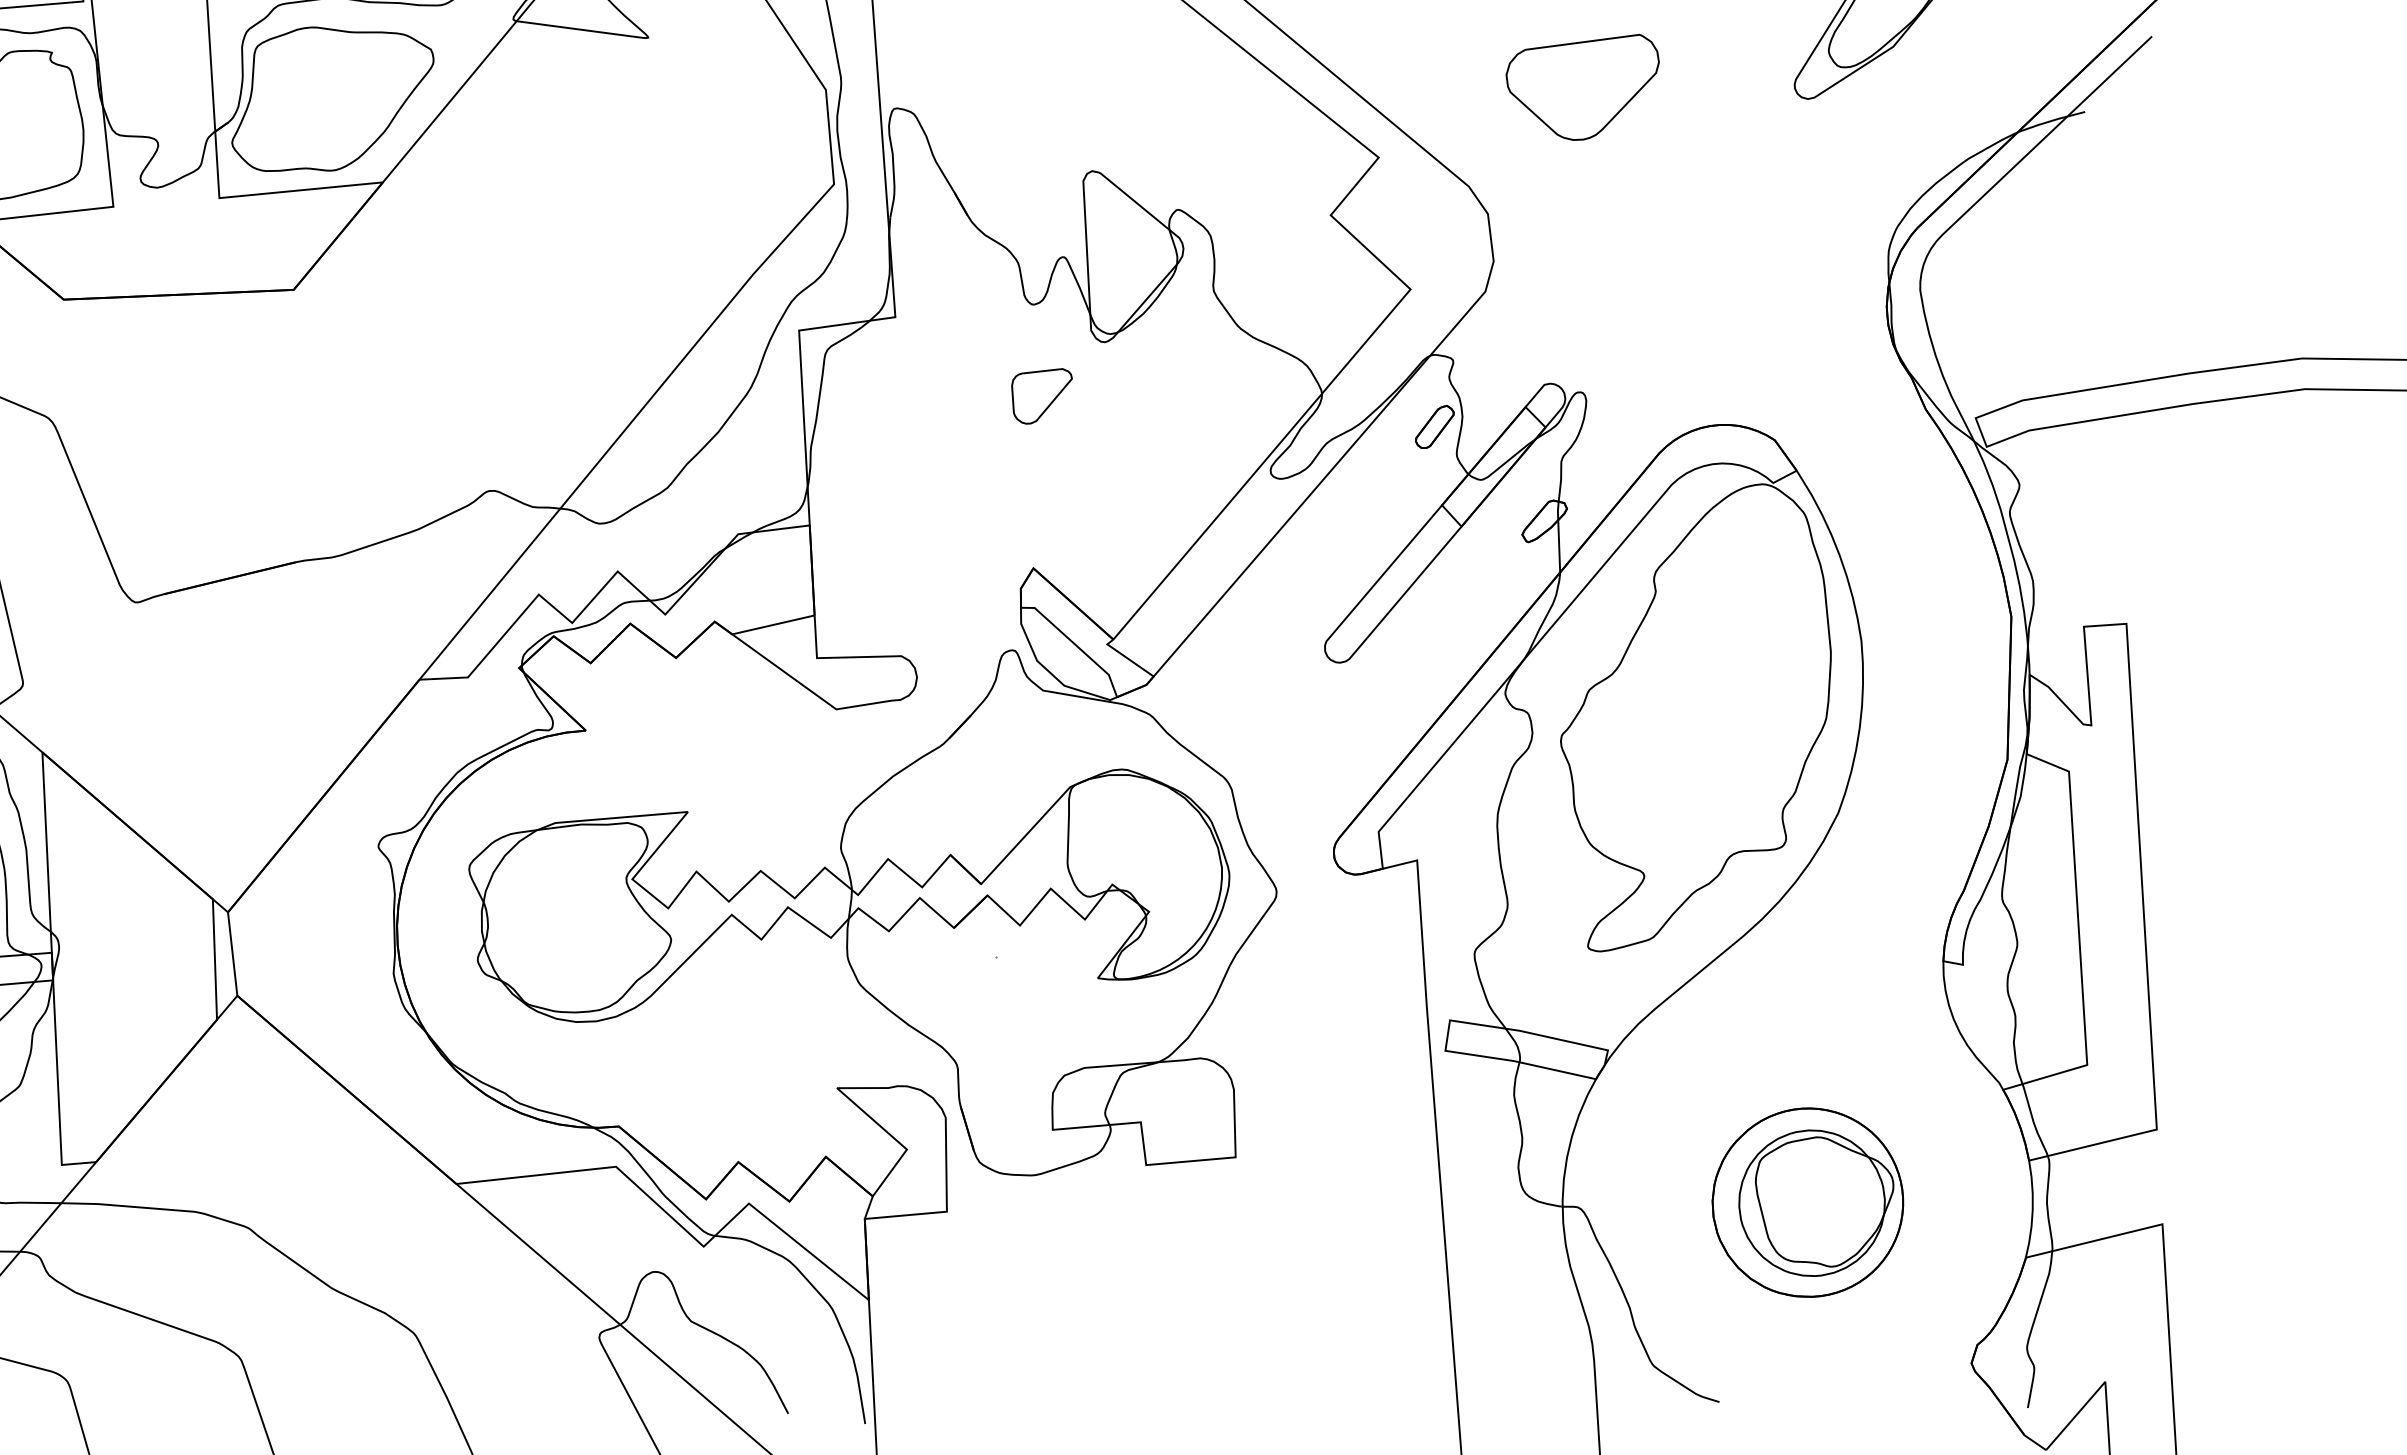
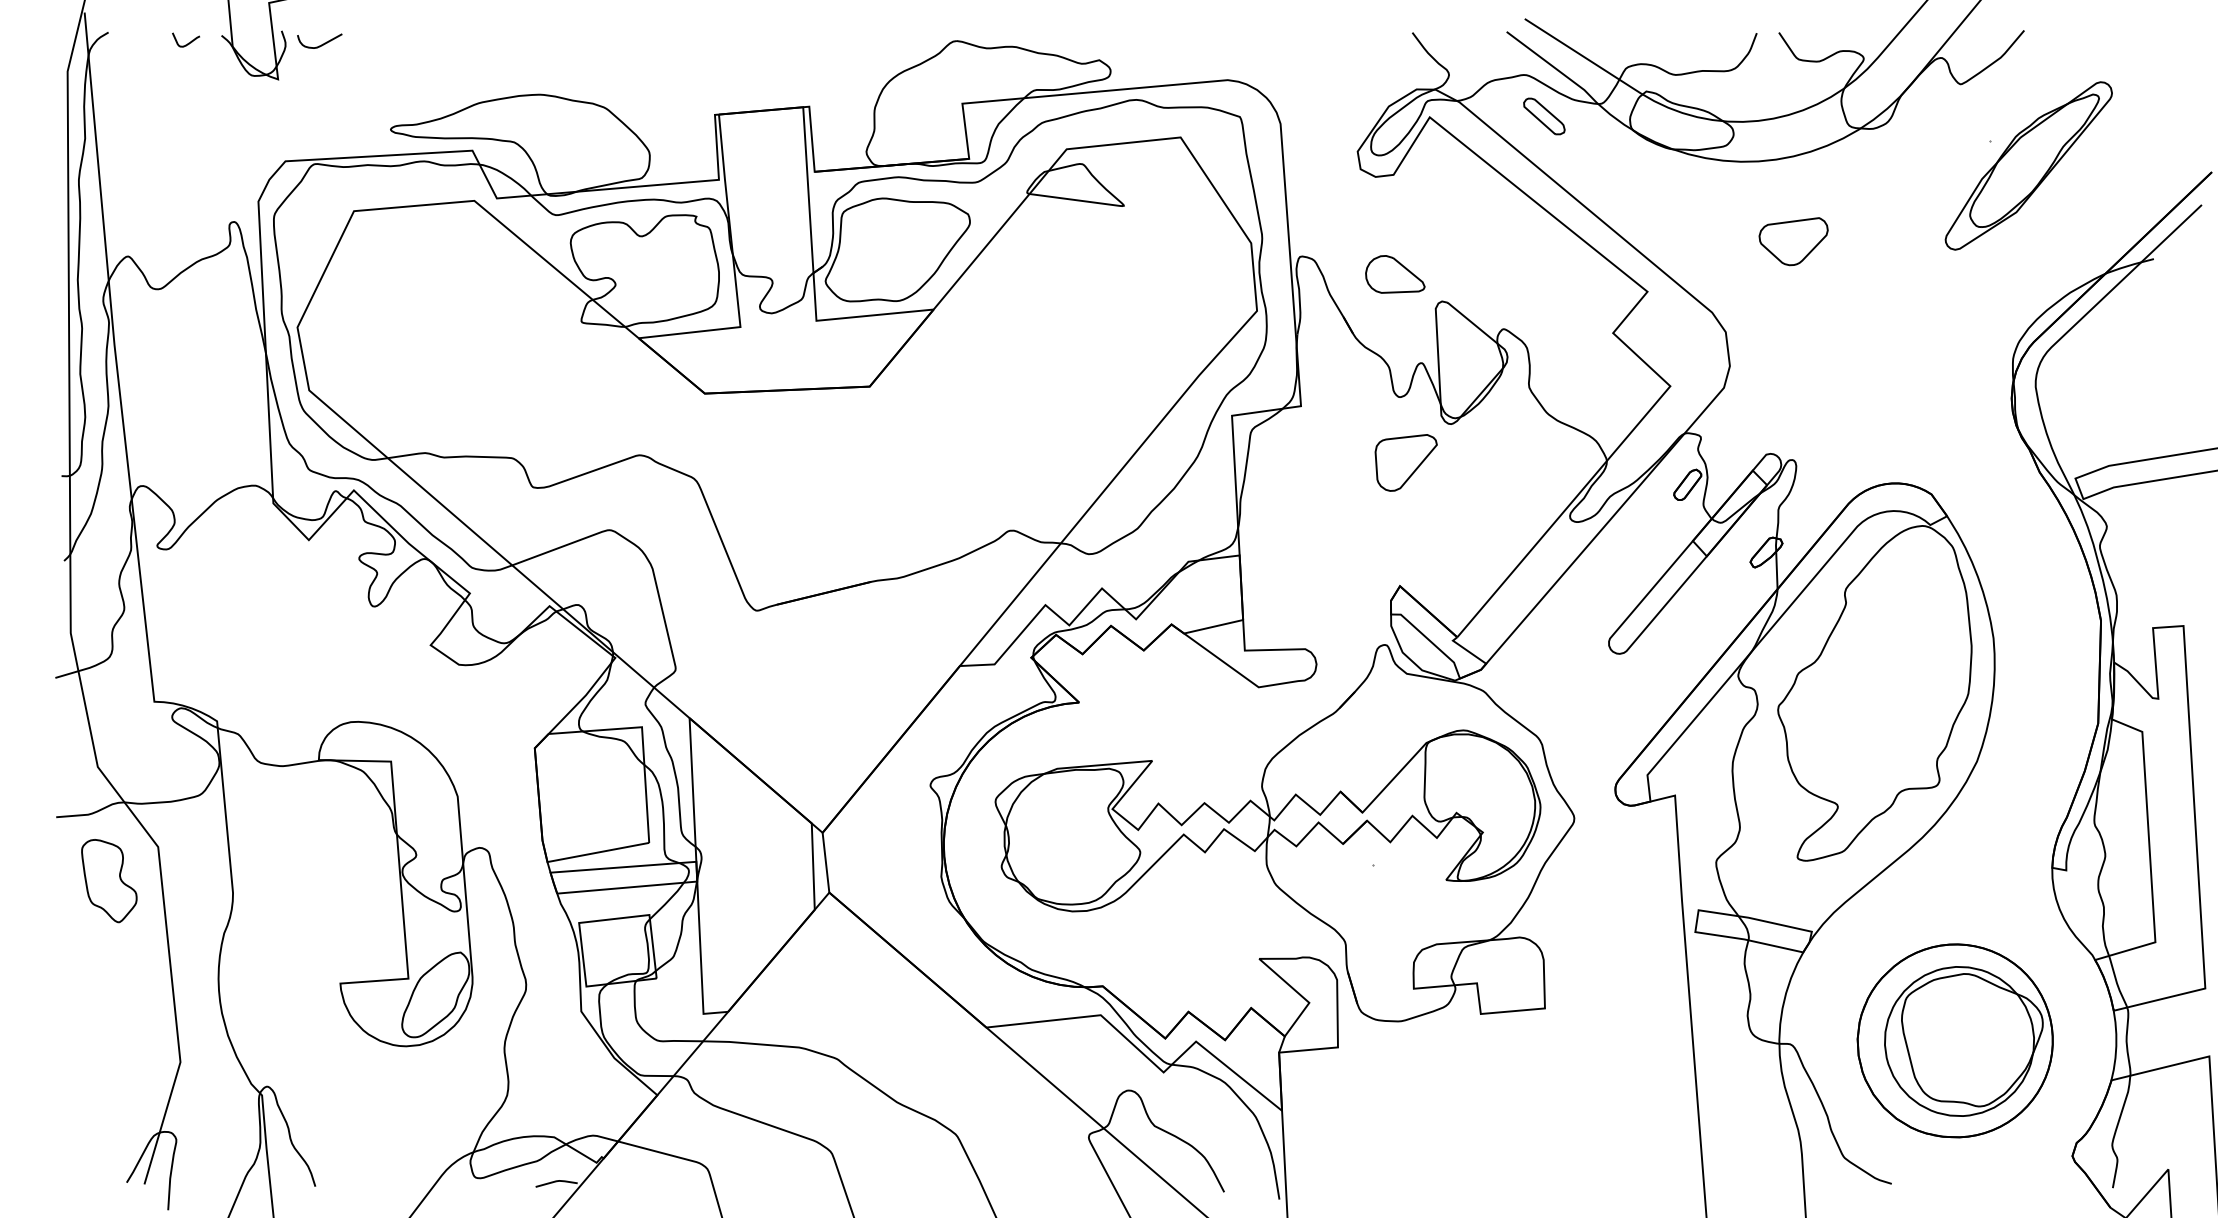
part: (1582, 87) -> (1793, 241), size x0.62
part: (1027, 133) -> (1395, 274), added
part: (1041, 395) -> (1405, 462), size x1.43
part: (1806, 1202) -> (1954, 1040), size x1.43

